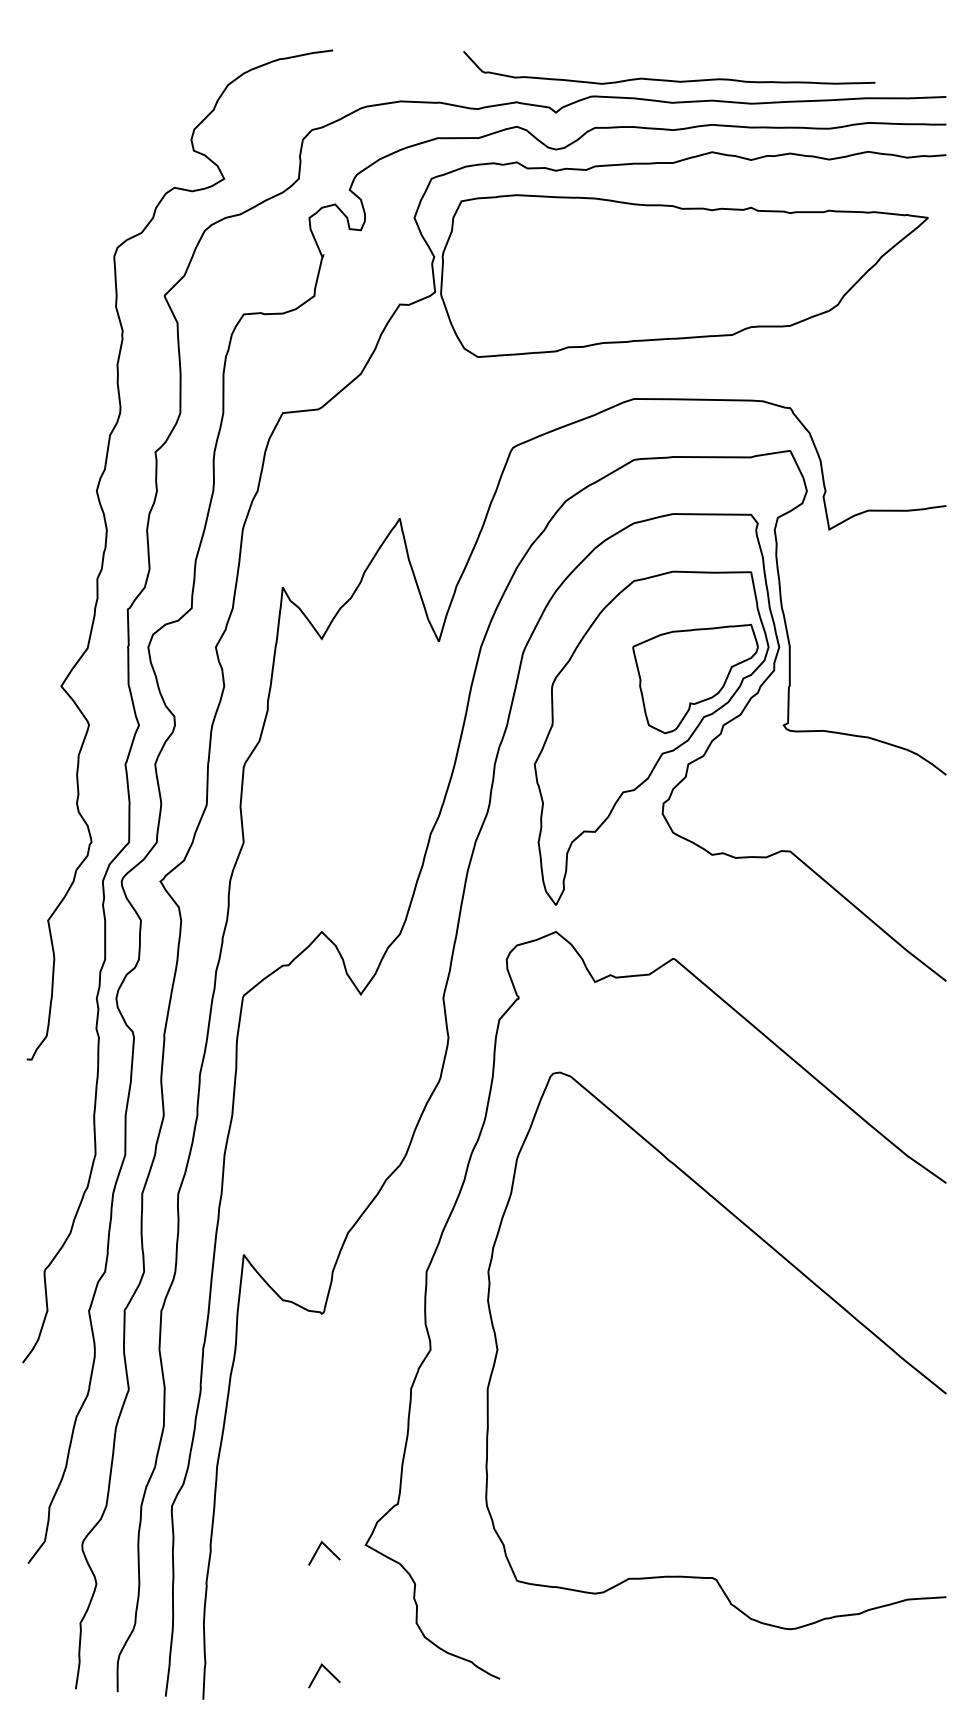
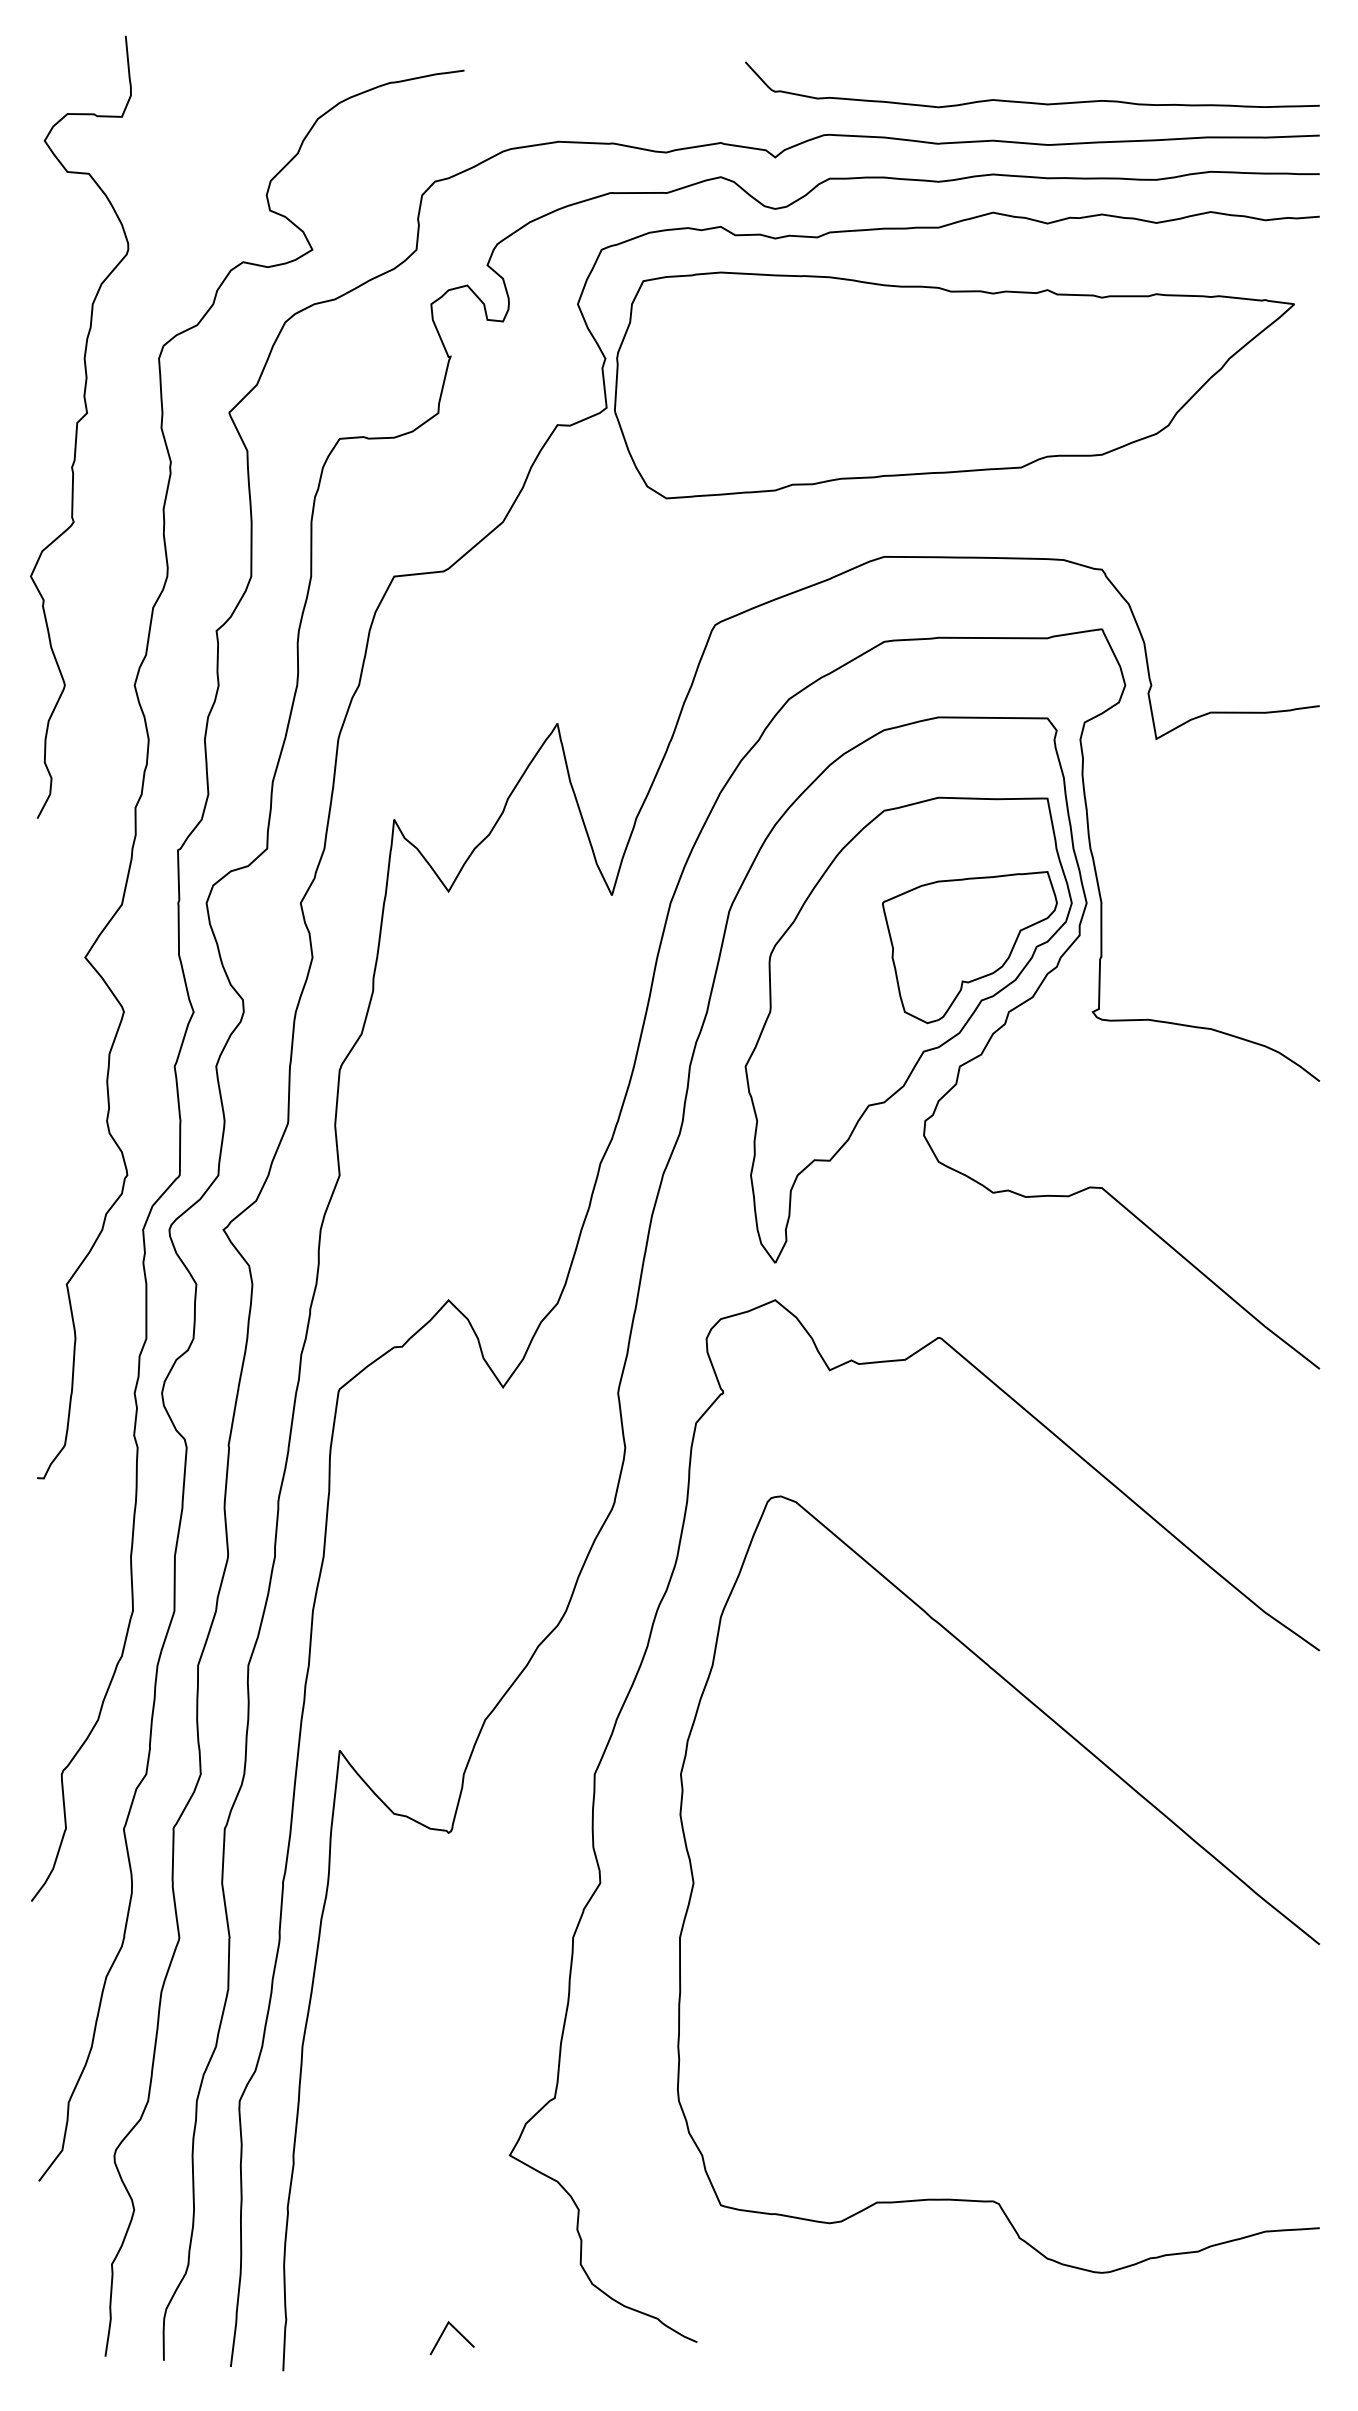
curve: (666, 79) -> (1028, 101), moved
curve: (55, 305) -> (77, 426), added
line: (328, 1549) -> (457, 2161), removed

